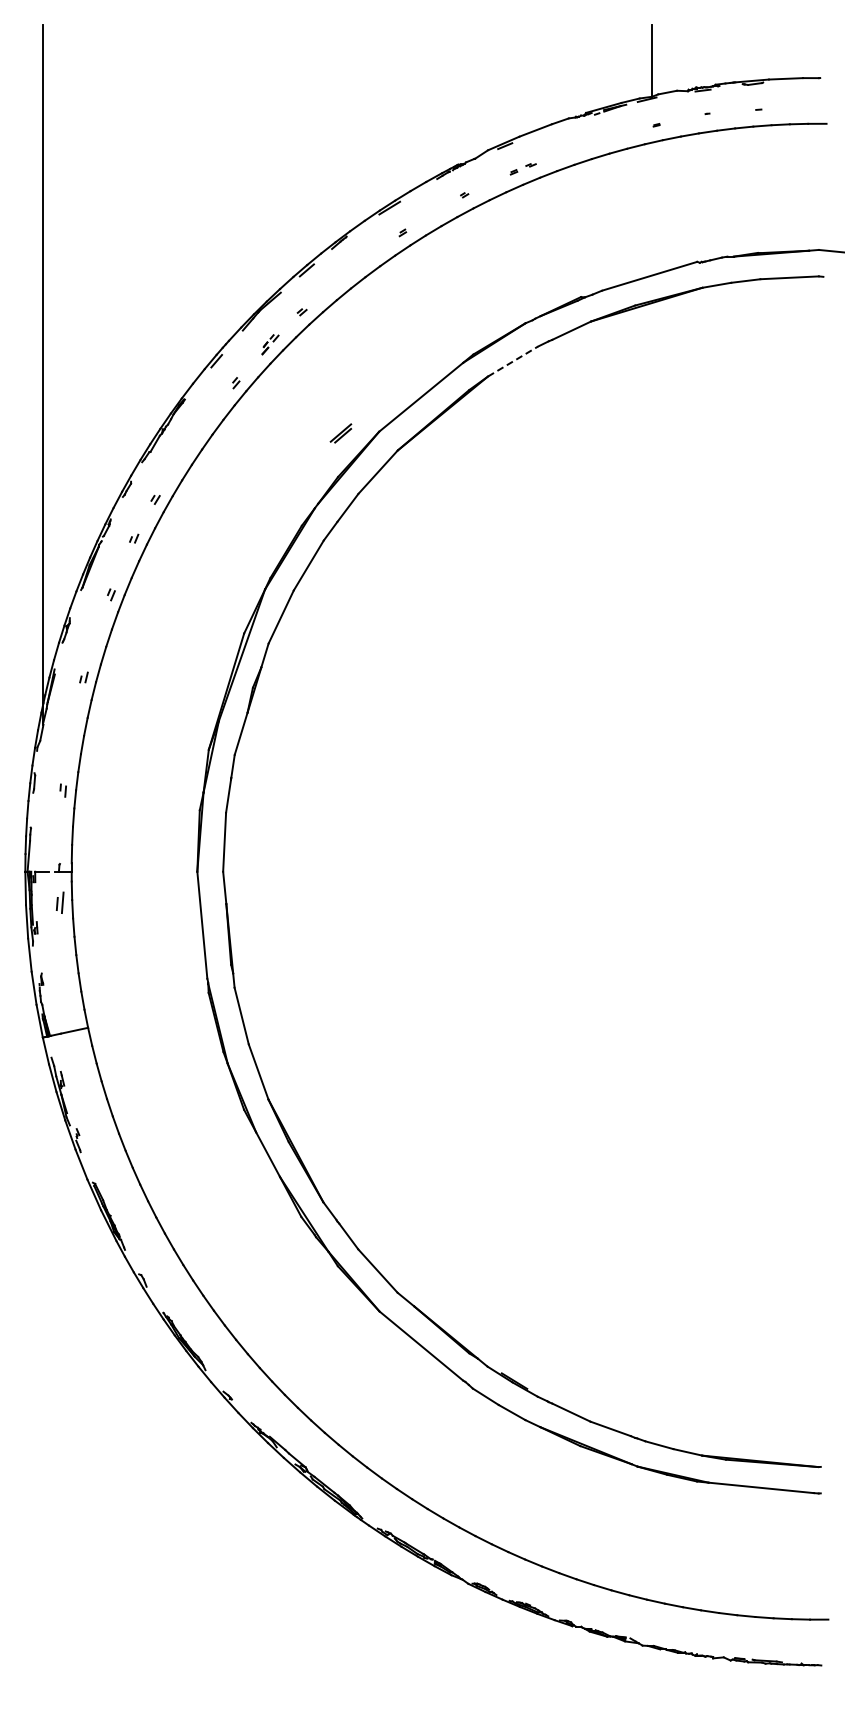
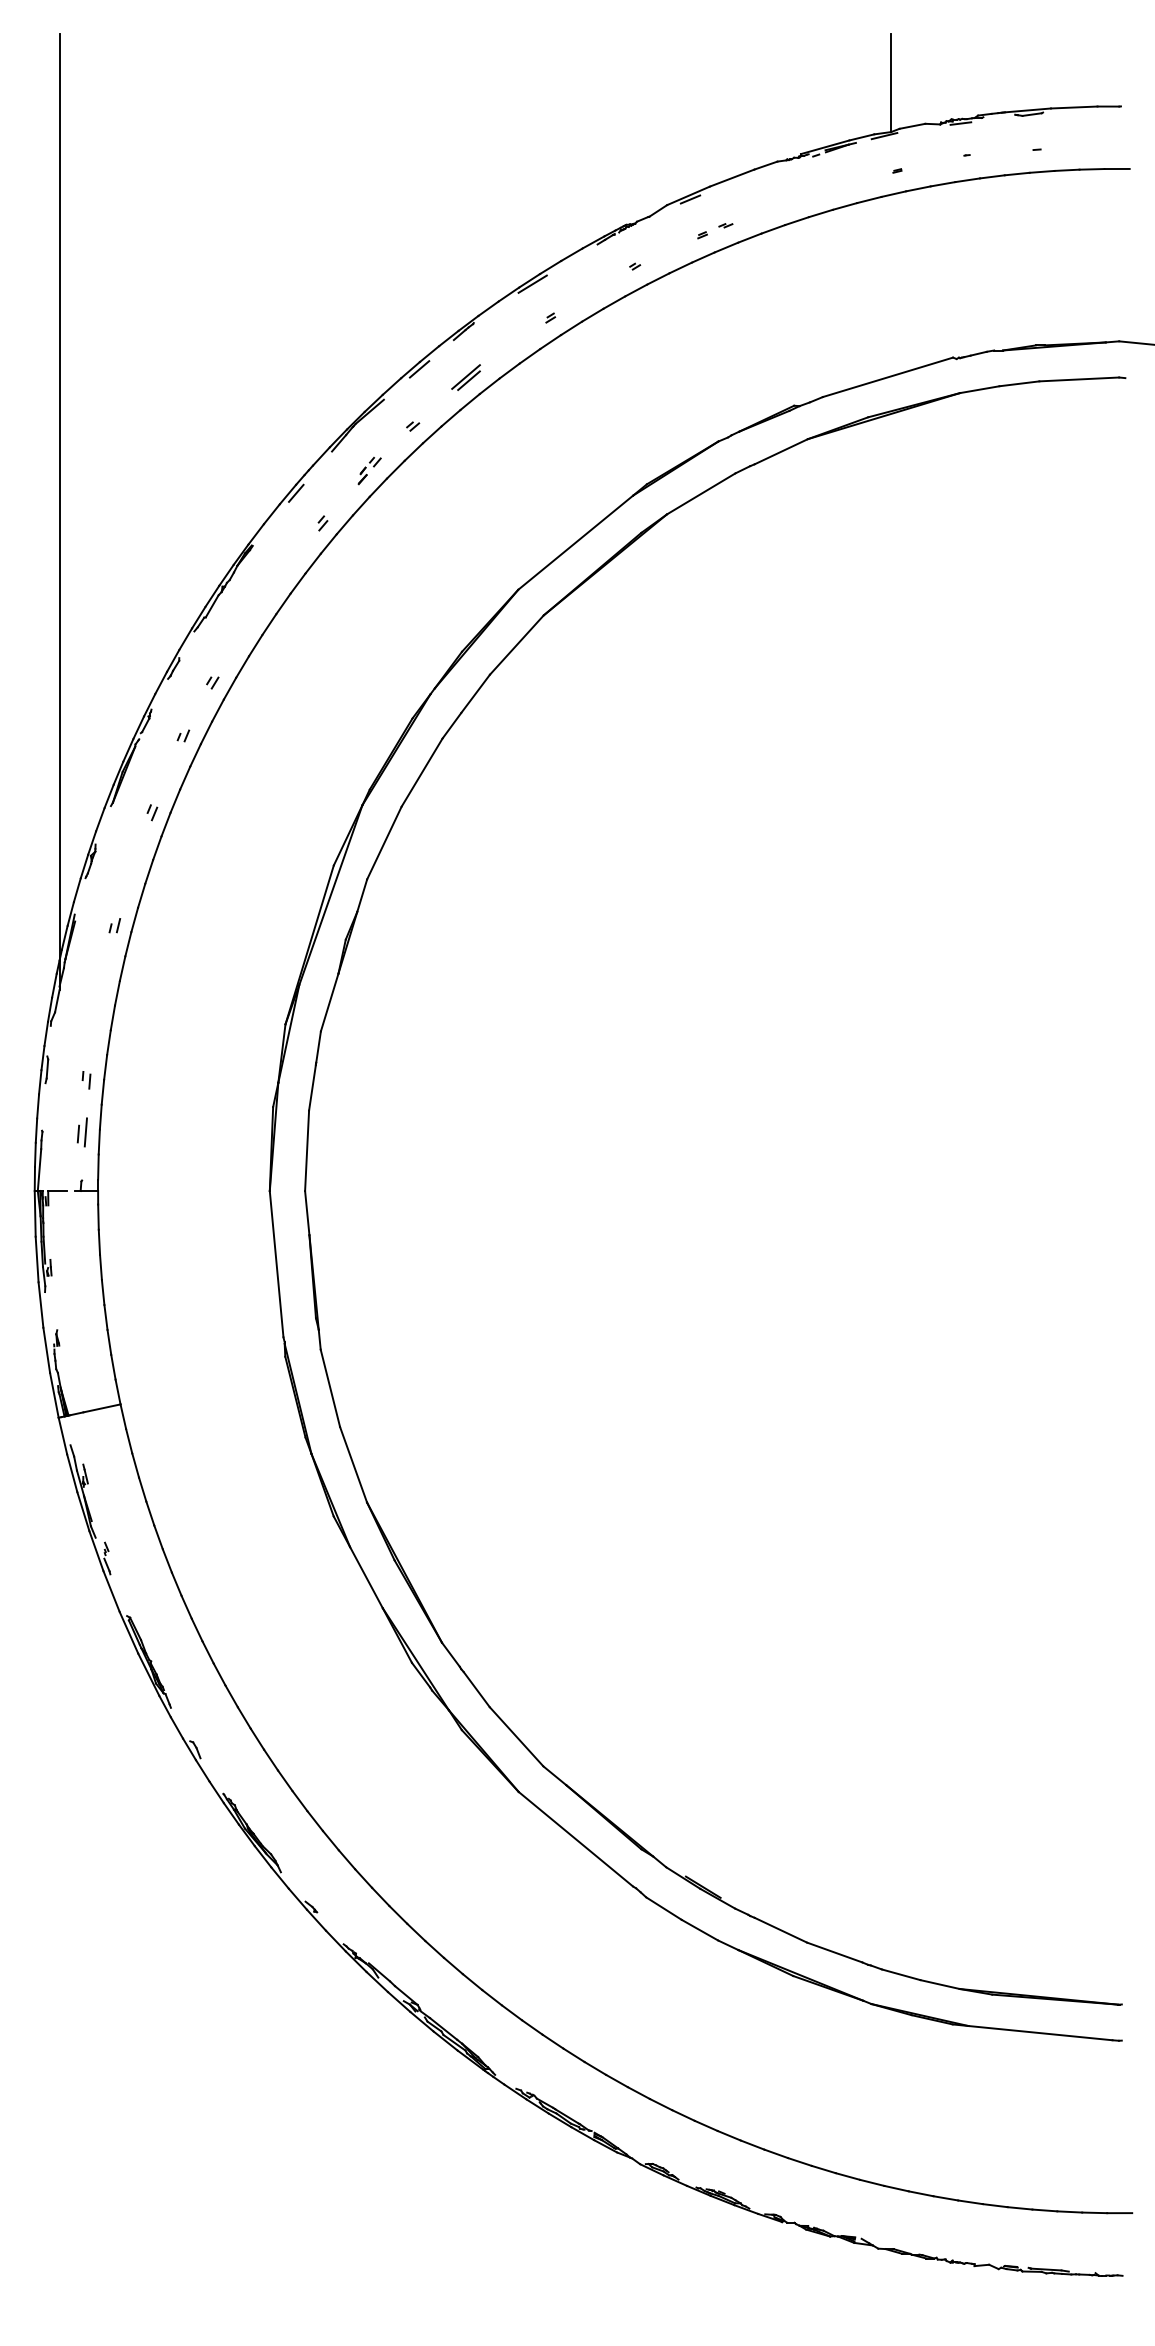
line: (513, 361) -> (701, 493), dashed -> solid
part: (340, 433) -> (465, 377), moved
part: (59, 902) -> (81, 1132), moved

